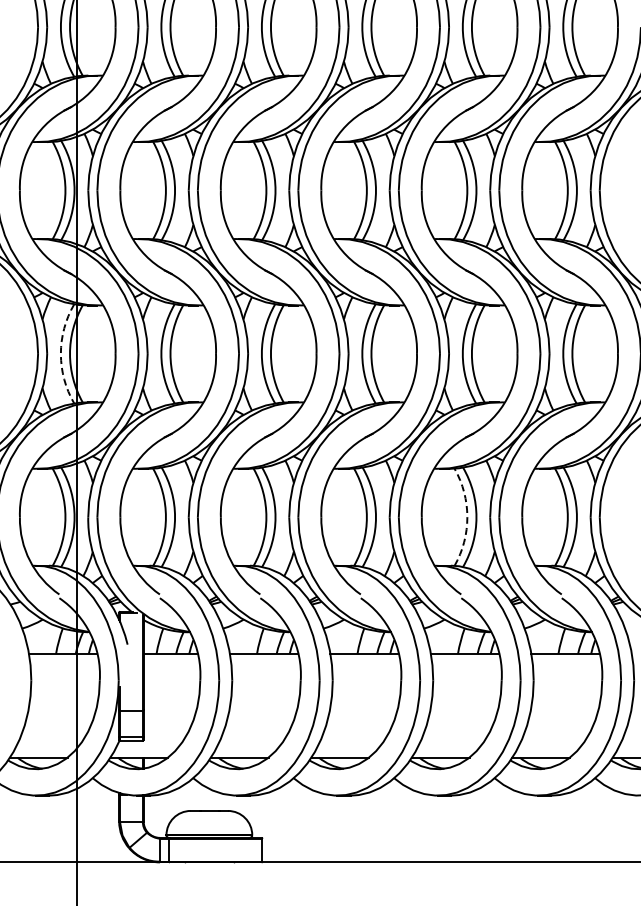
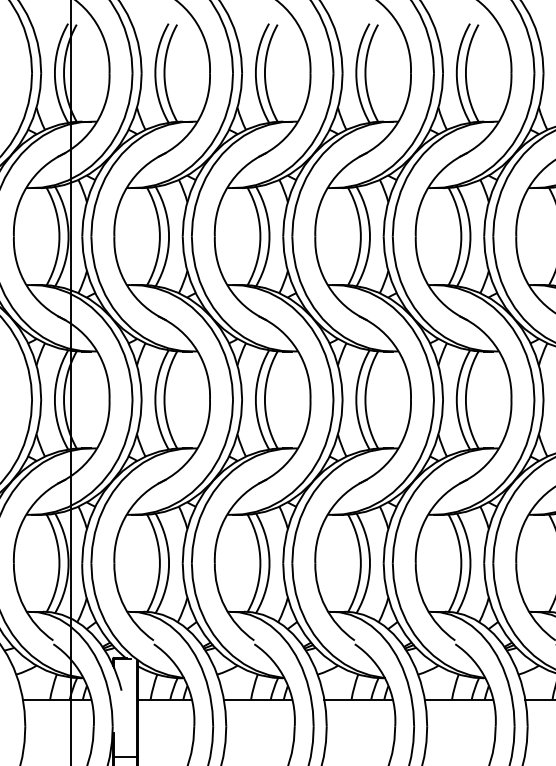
arc: (60, 353) -> (54, 399), dashed -> solid
arc: (467, 517) -> (461, 563), dashed -> solid

